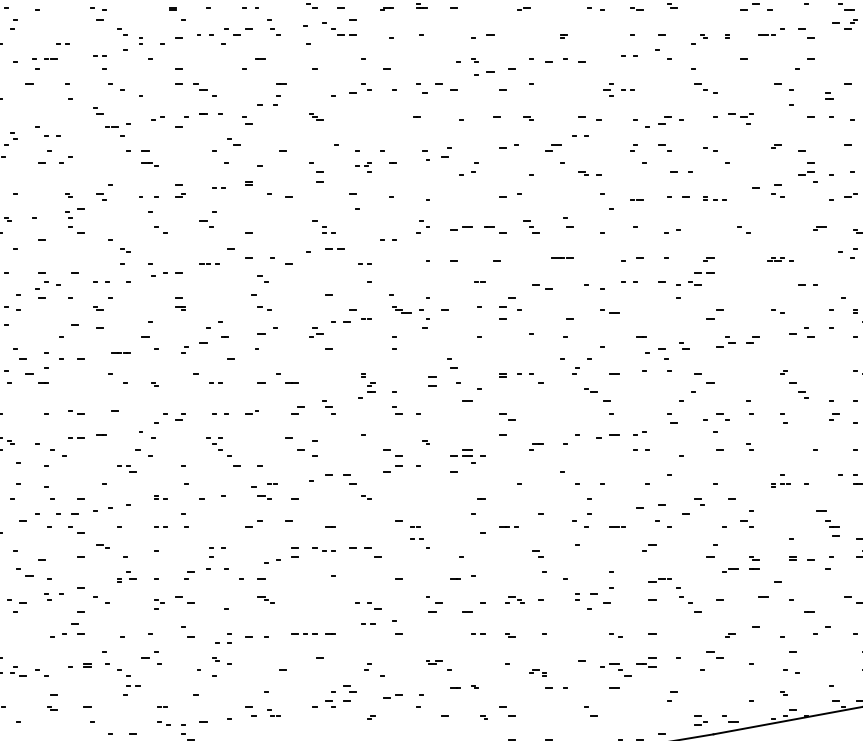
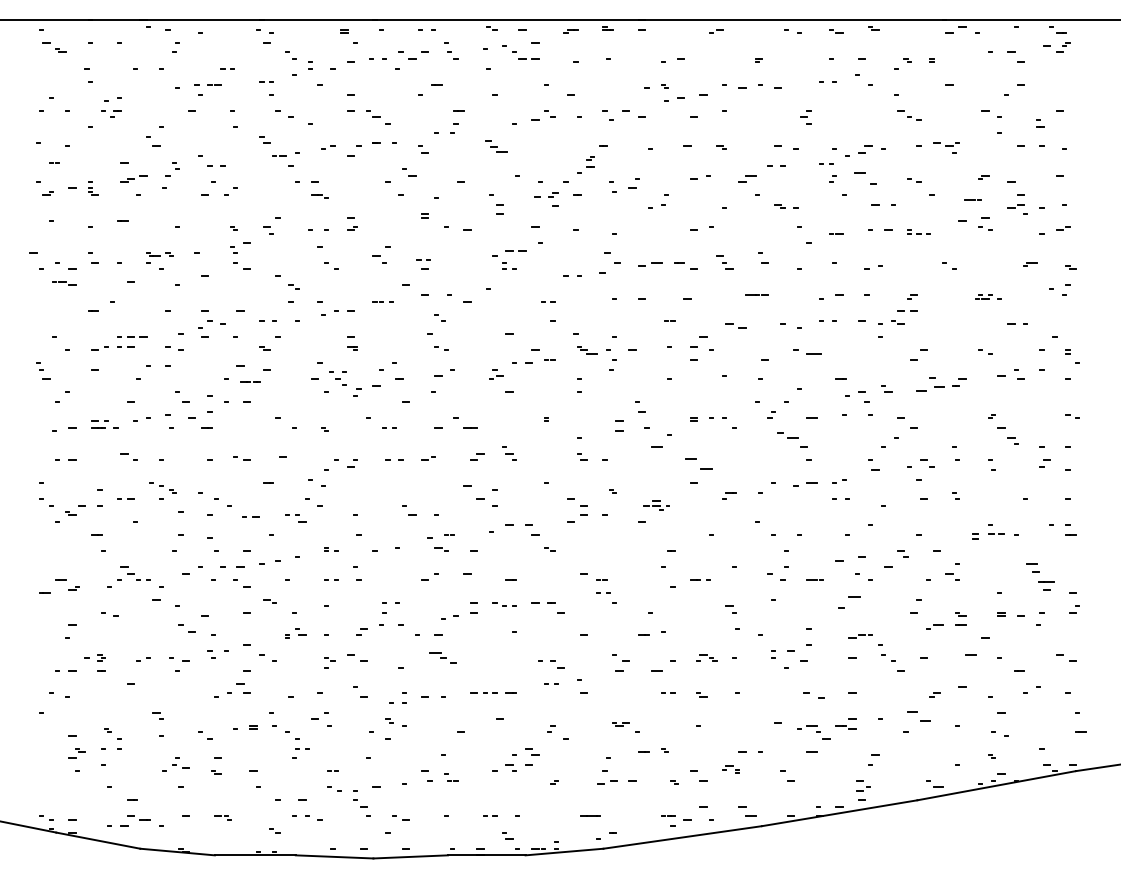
line: (766, 34) -> (972, 199), moved
line: (624, 89) -> (823, 163), moved
part: (316, 116) -> (496, 145), size x1.6
part: (664, 147) -> (865, 178), size x1.6
part: (363, 167) -> (546, 199), size x1.4
line: (216, 187) -> (421, 259), moved
part: (423, 227) -> (609, 262), size x1.6
line: (332, 247) -> (513, 250), moved
part: (609, 310) -> (807, 351), size x1.4
part: (725, 341) -> (930, 383), size x1.4
line: (121, 352) -> (250, 381), moved
part: (366, 390) -> (585, 164), moved
part: (591, 391) -> (787, 436), size x1.6
part: (507, 416) -> (698, 463), size x1.6
line: (77, 437) -> (252, 516), moved
part: (213, 443) -> (337, 378), moved
part: (467, 456) -> (656, 505), size x0.7
part: (780, 485) -> (988, 536), size x1.6
part: (832, 523) -> (1043, 576), size x1.6
part: (649, 547) -> (849, 602), size x1.6
part: (265, 599) -> (442, 657), size x1.6
part: (615, 634) -> (813, 694), size x1.6
part: (714, 654) -> (918, 715), size x1.4
part: (18, 671) -> (180, 762), moved
part: (537, 673) -> (730, 769), moved
part: (392, 695) -> (607, 782), moved
part: (701, 720) -> (863, 785), moved

